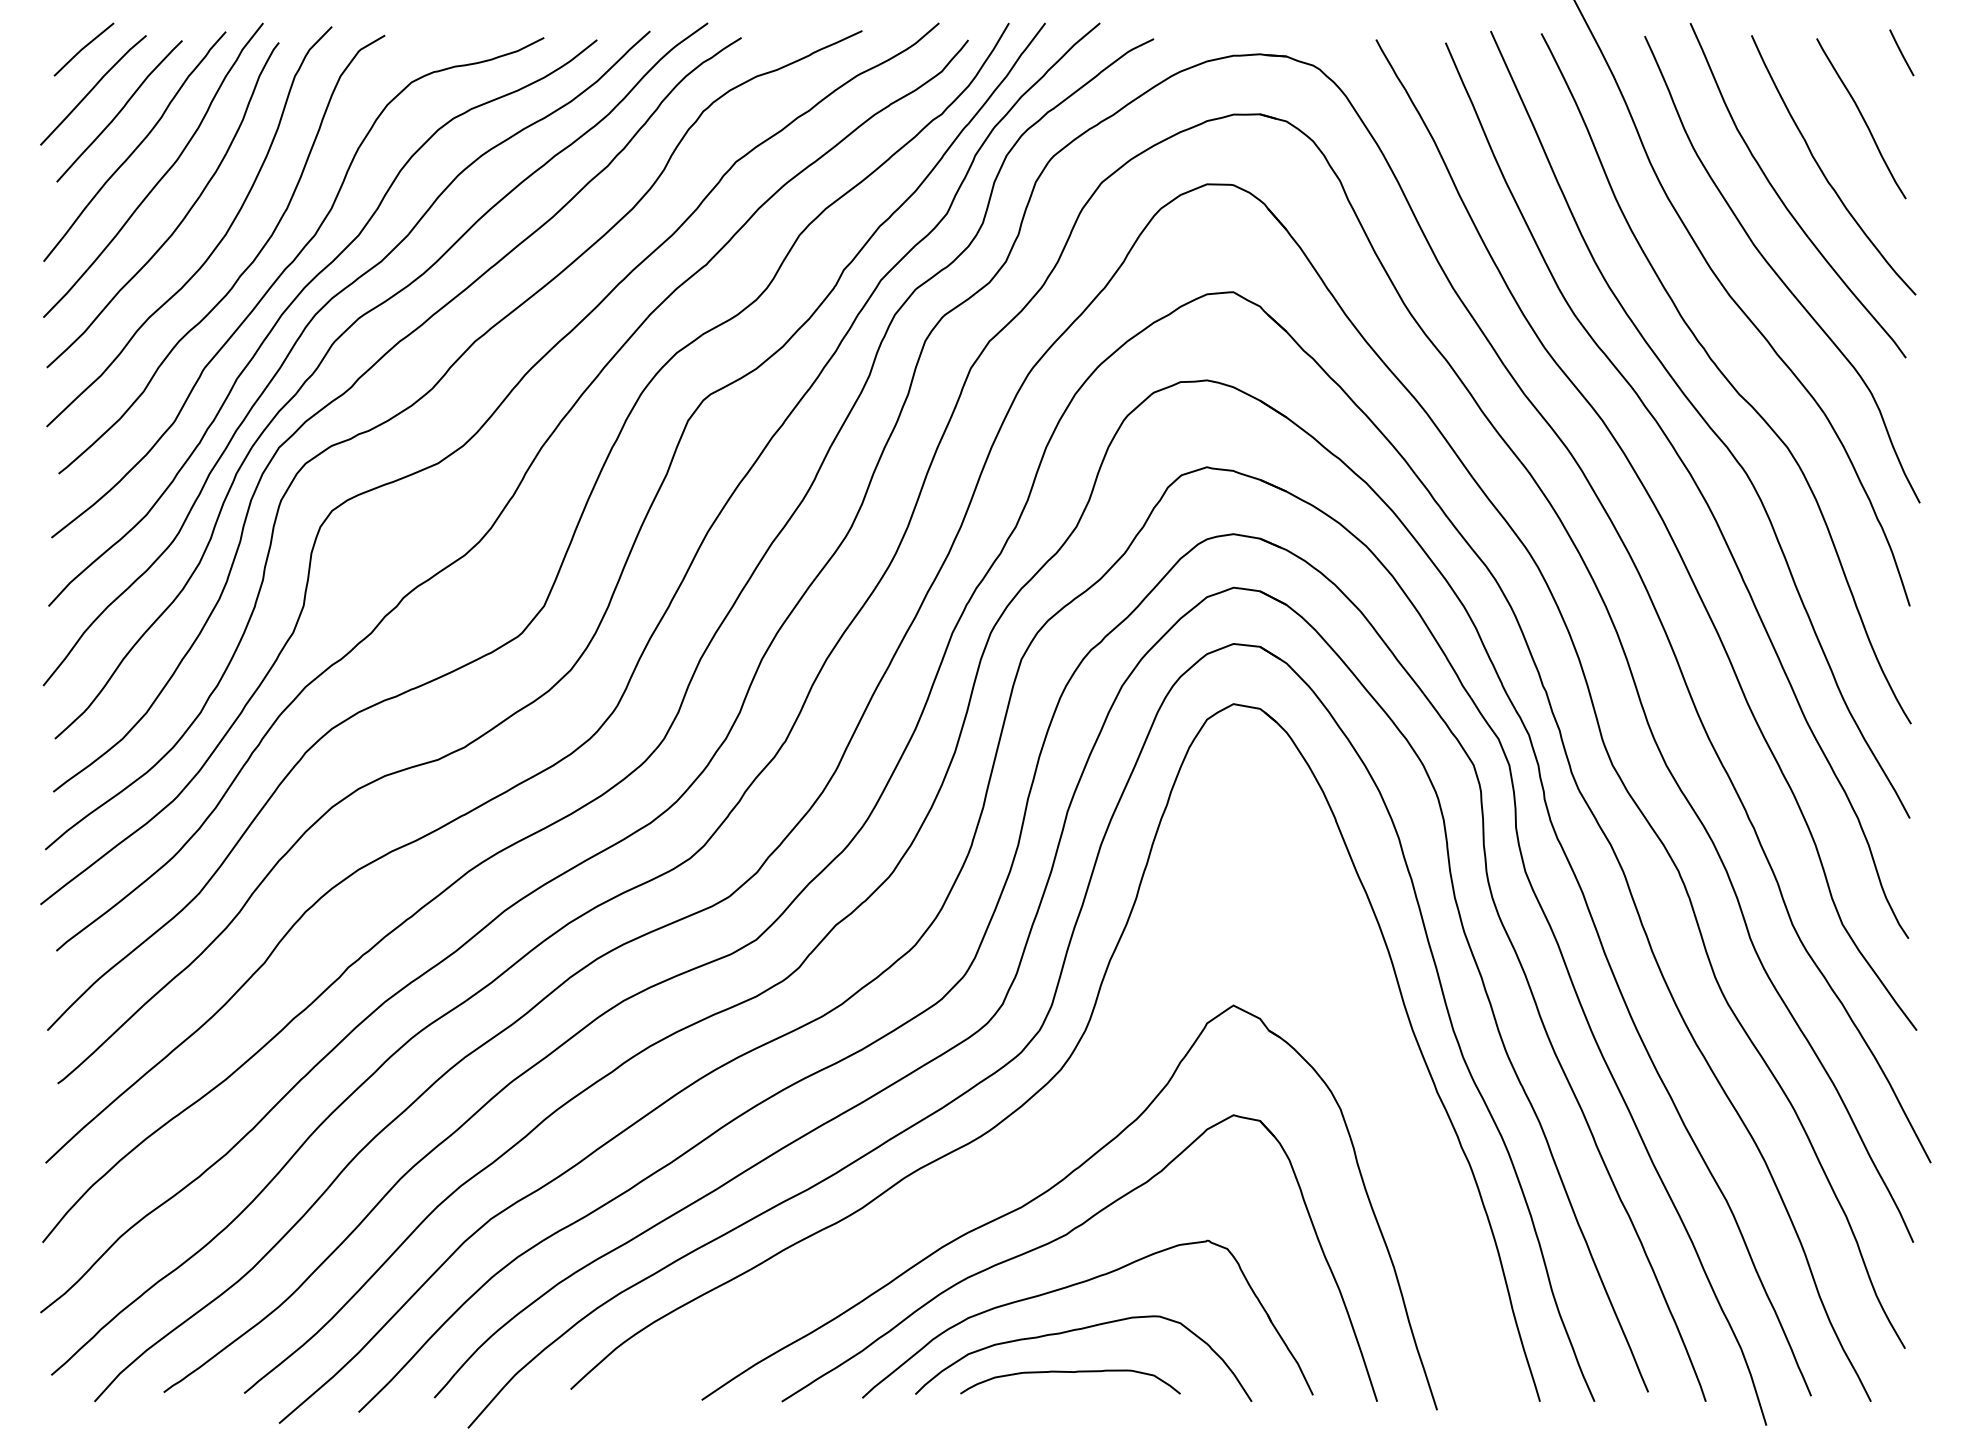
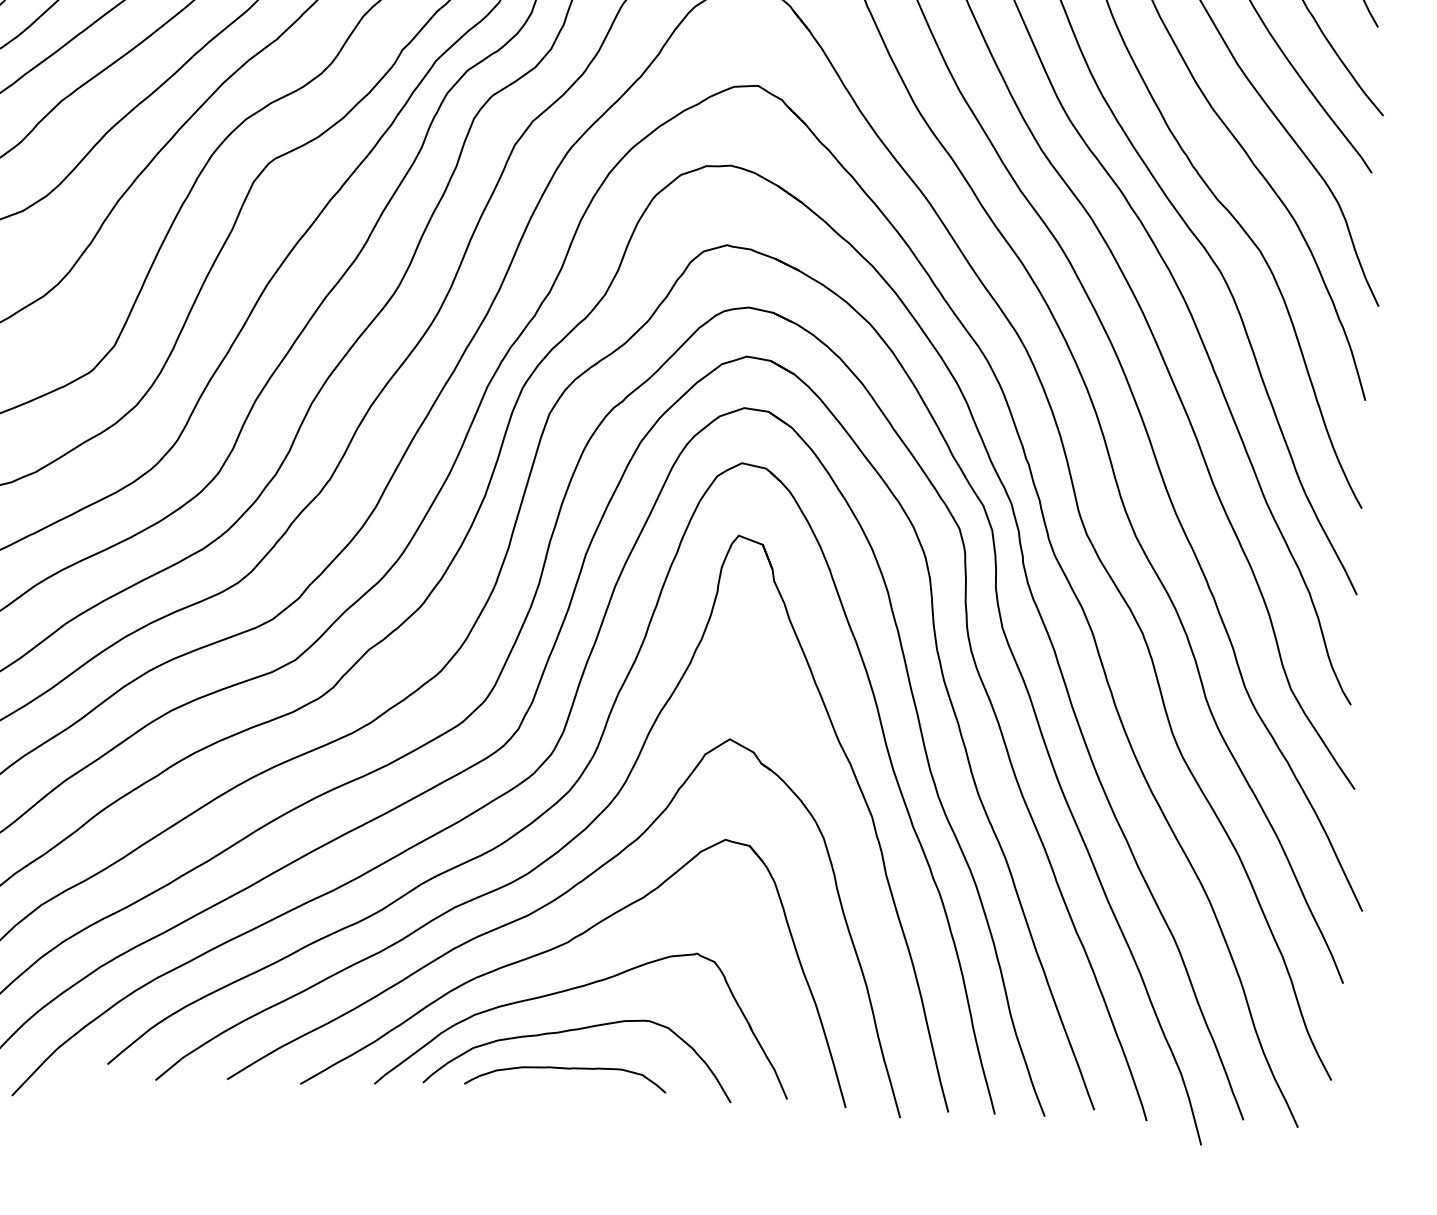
part: (1072, 1115) -> (578, 833), added

